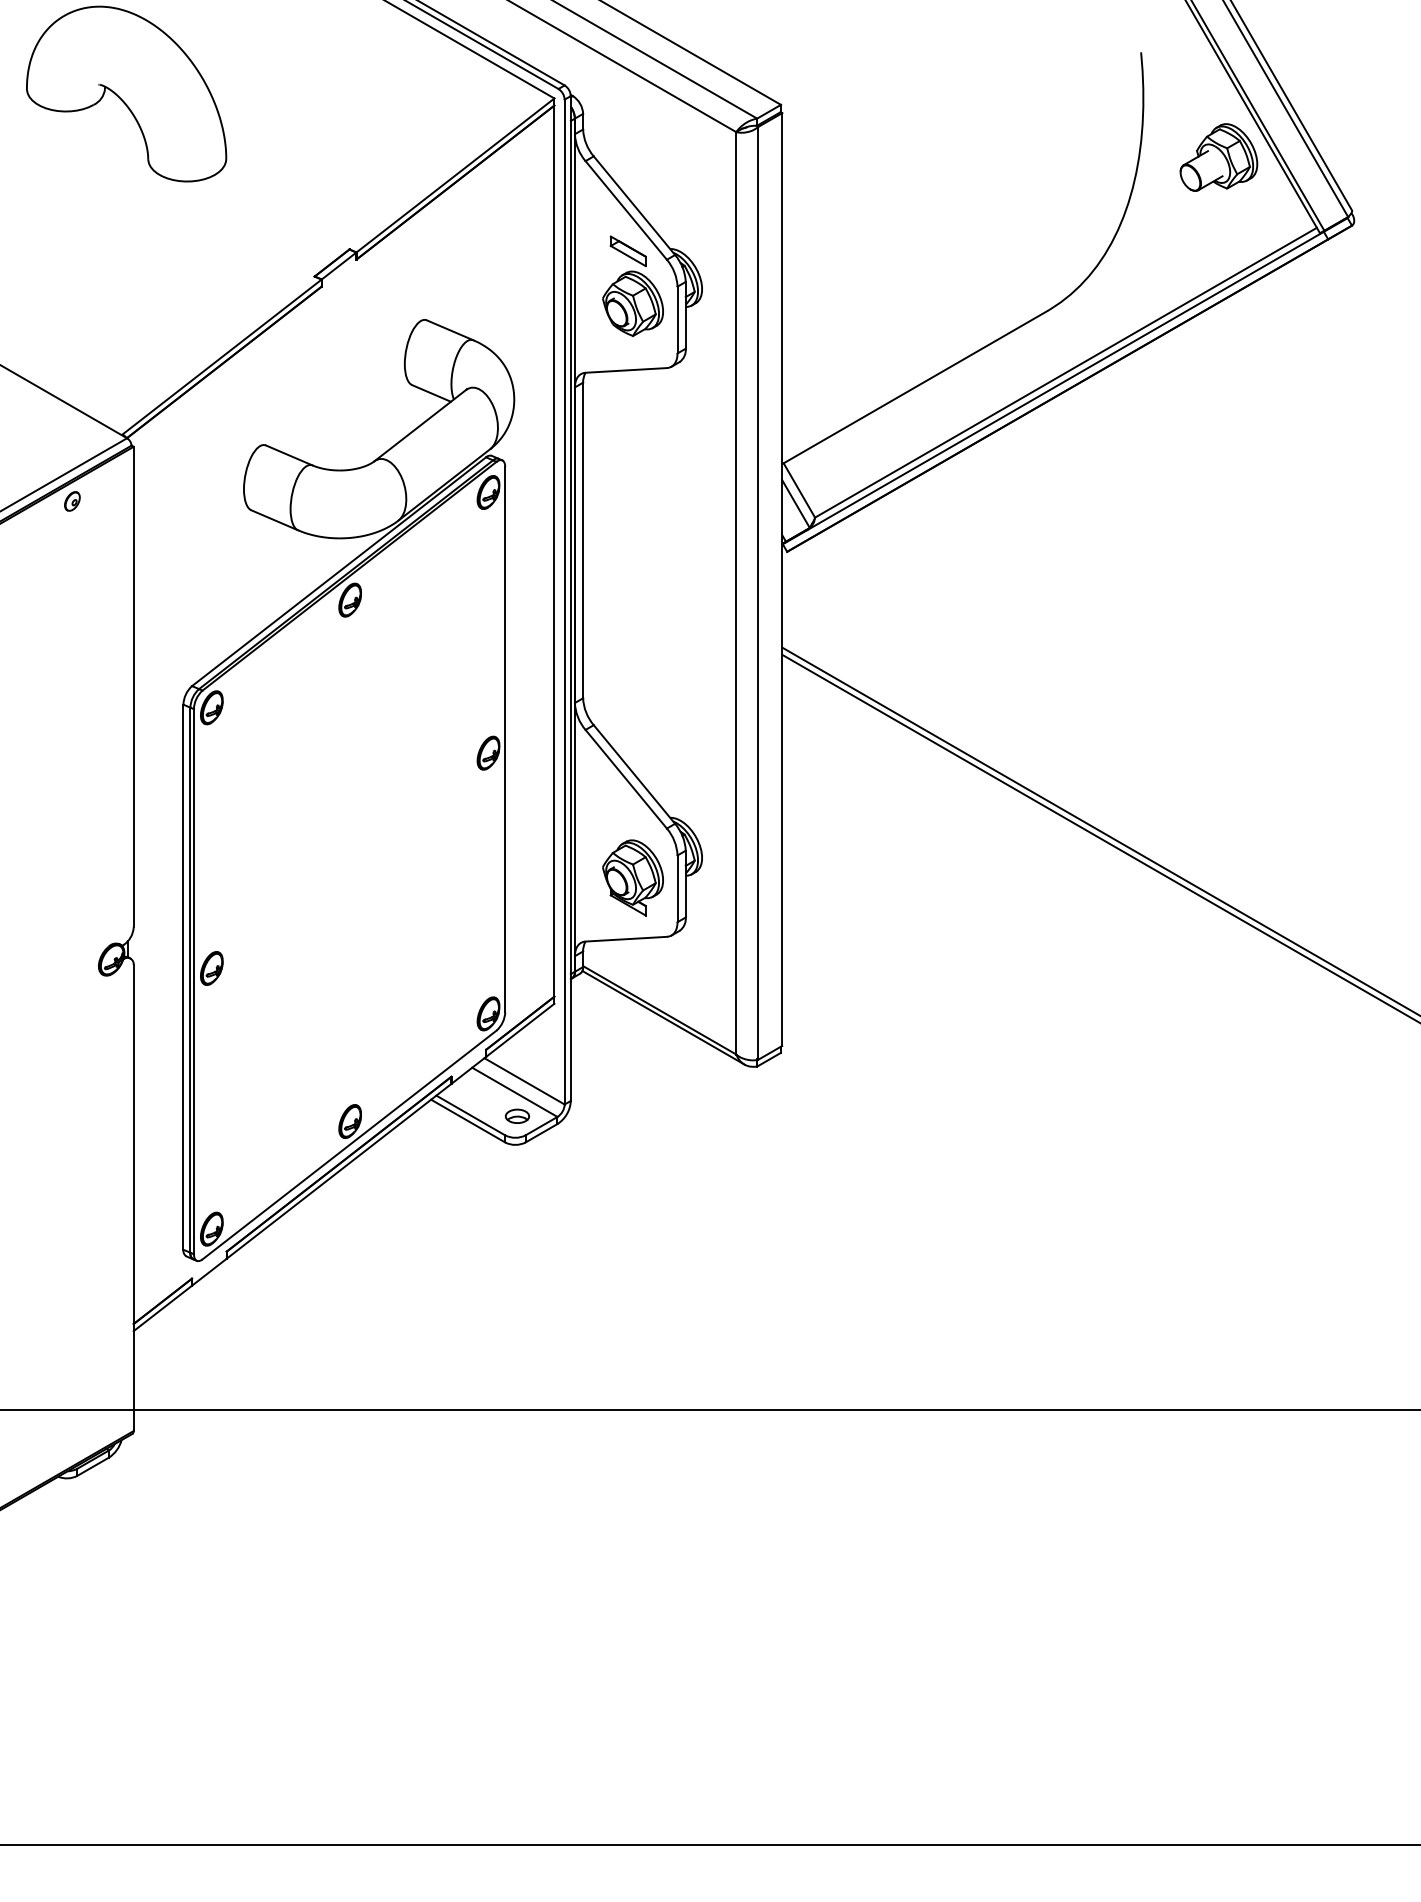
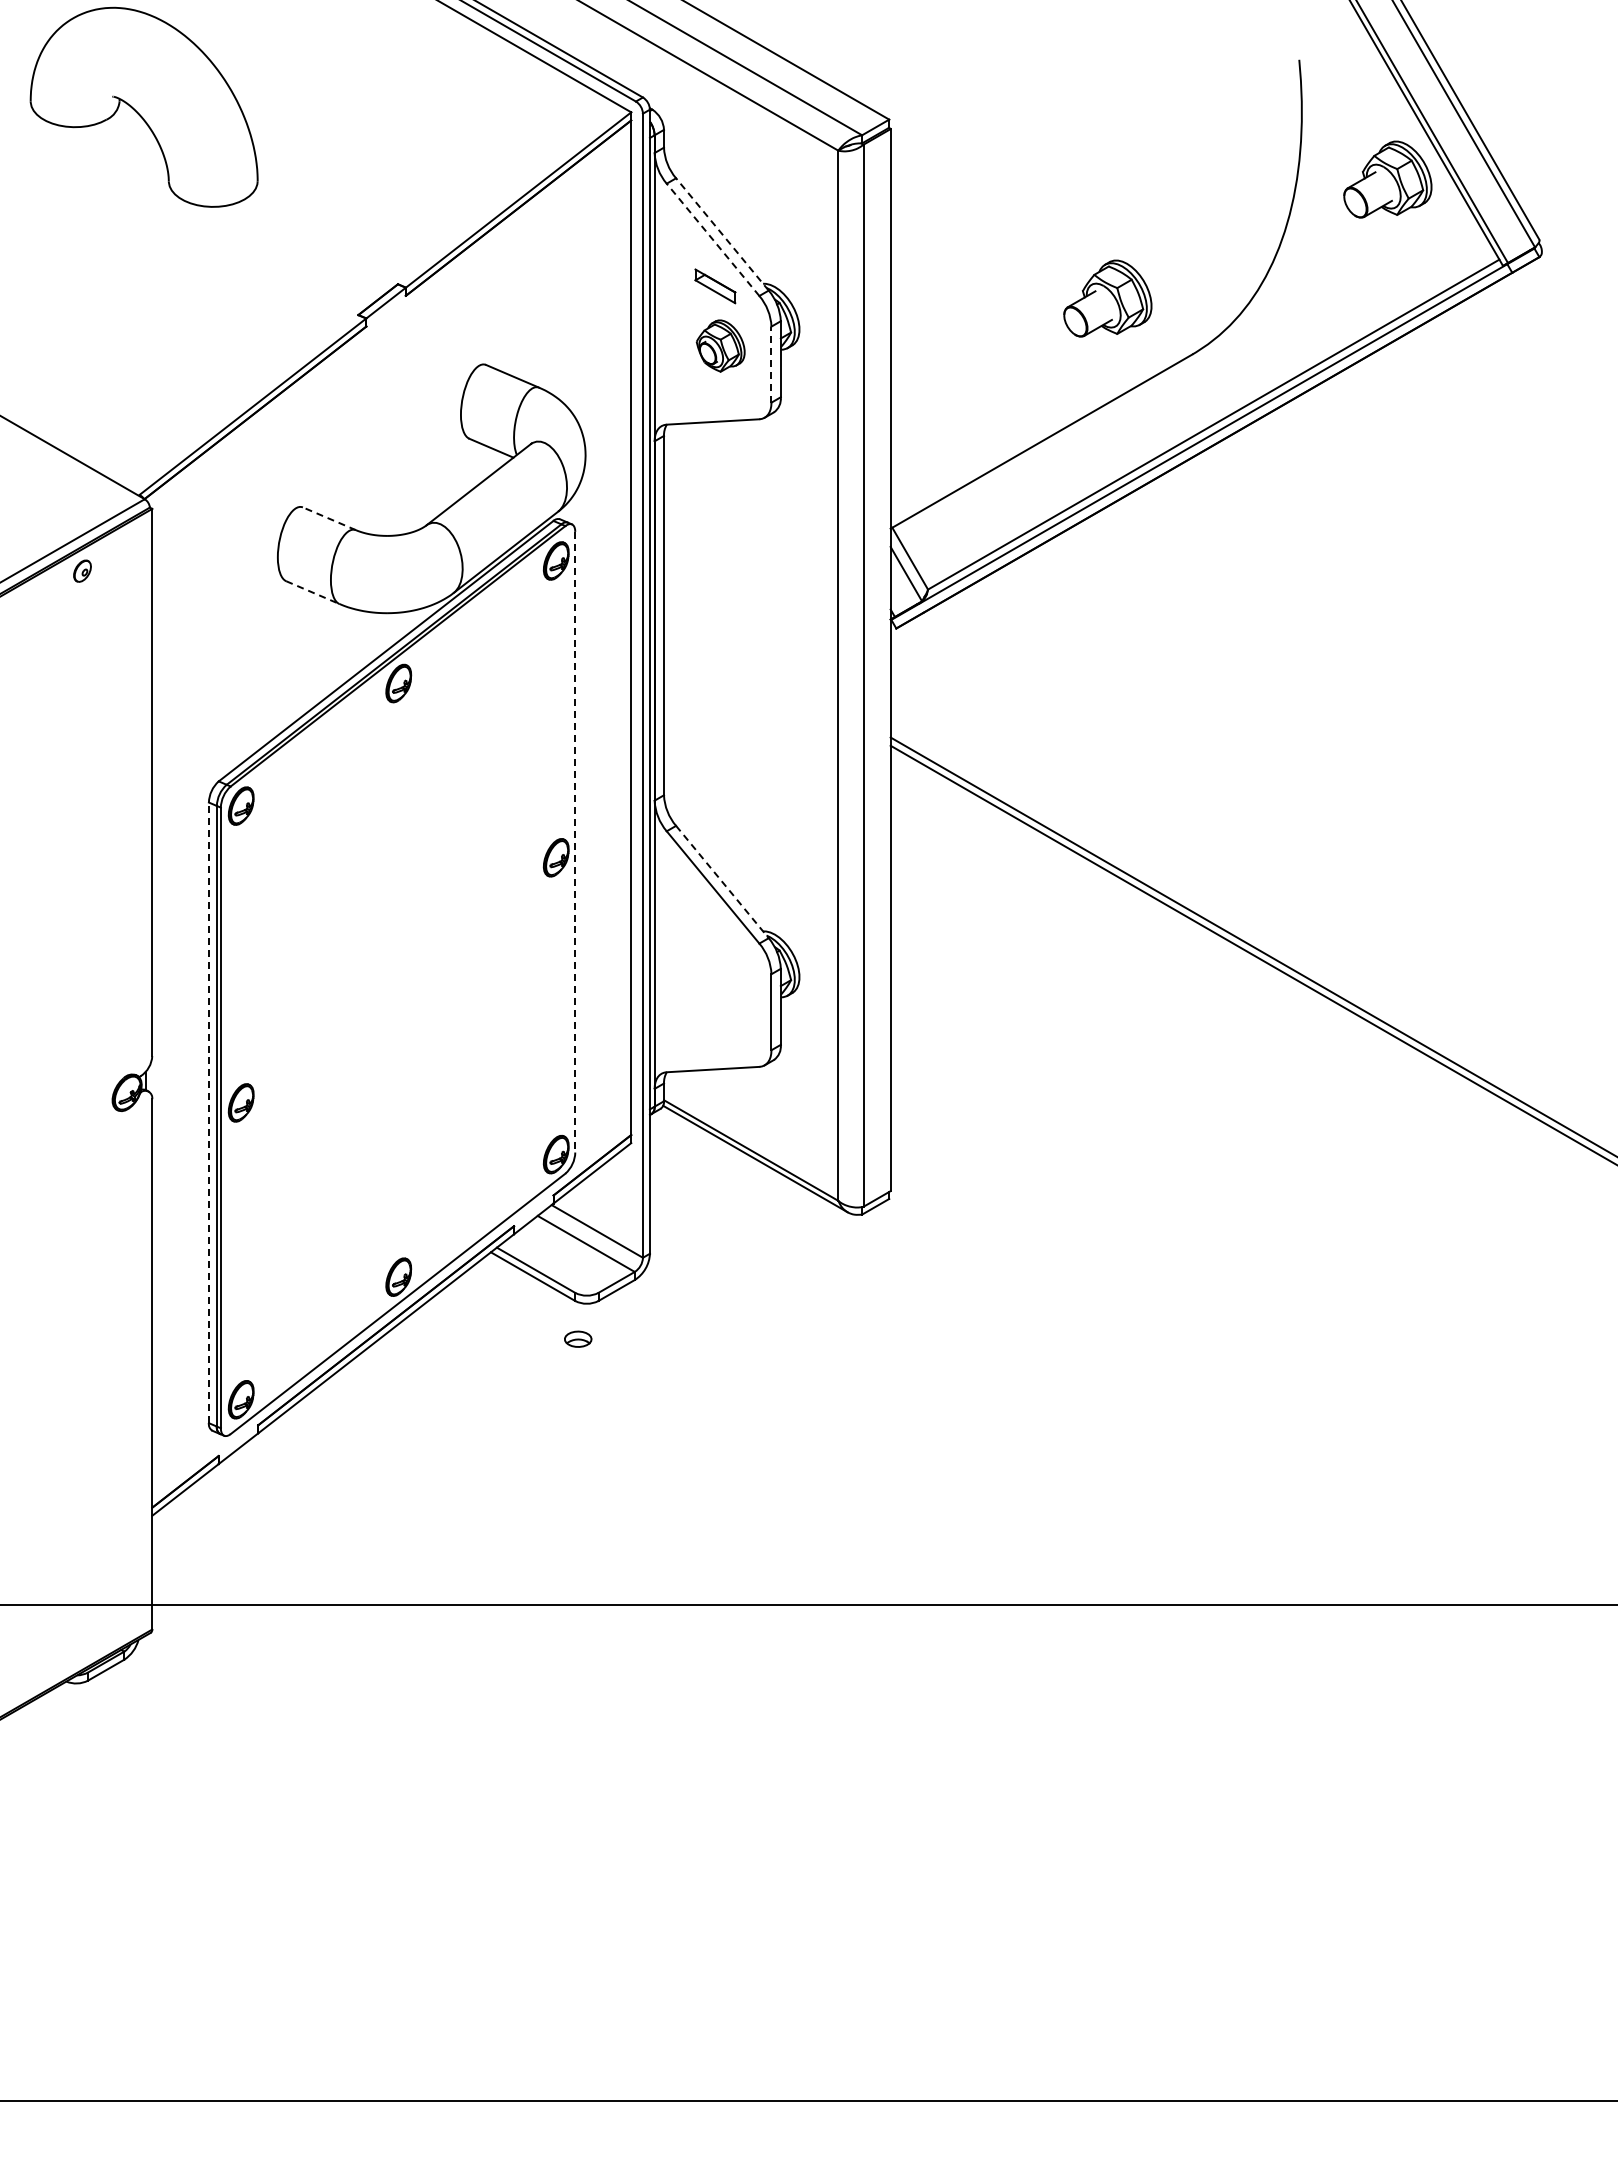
line: (634, 205) -> (722, 234), solid -> dashed
line: (626, 210) -> (713, 239), solid -> dashed
part: (972, 261) -> (1107, 298), added
part: (632, 303) -> (720, 345), size x0.7
line: (677, 319) -> (771, 364), solid -> dashed
line: (289, 455) -> (329, 518), solid -> dashed
line: (274, 520) -> (312, 592), solid -> dashed
line: (505, 739) -> (575, 842), solid -> dashed
line: (634, 774) -> (722, 882), solid -> dashed
part: (632, 877) -> (720, 999), removed
line: (183, 976) -> (208, 1112), solid -> dashed
part: (517, 1115) -> (578, 1338), moved

